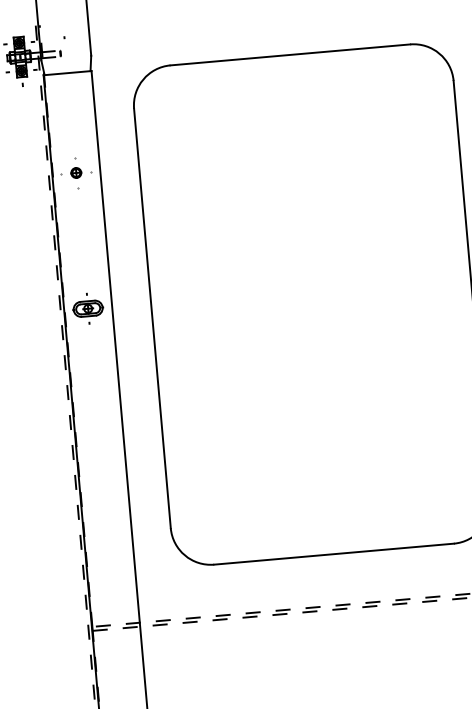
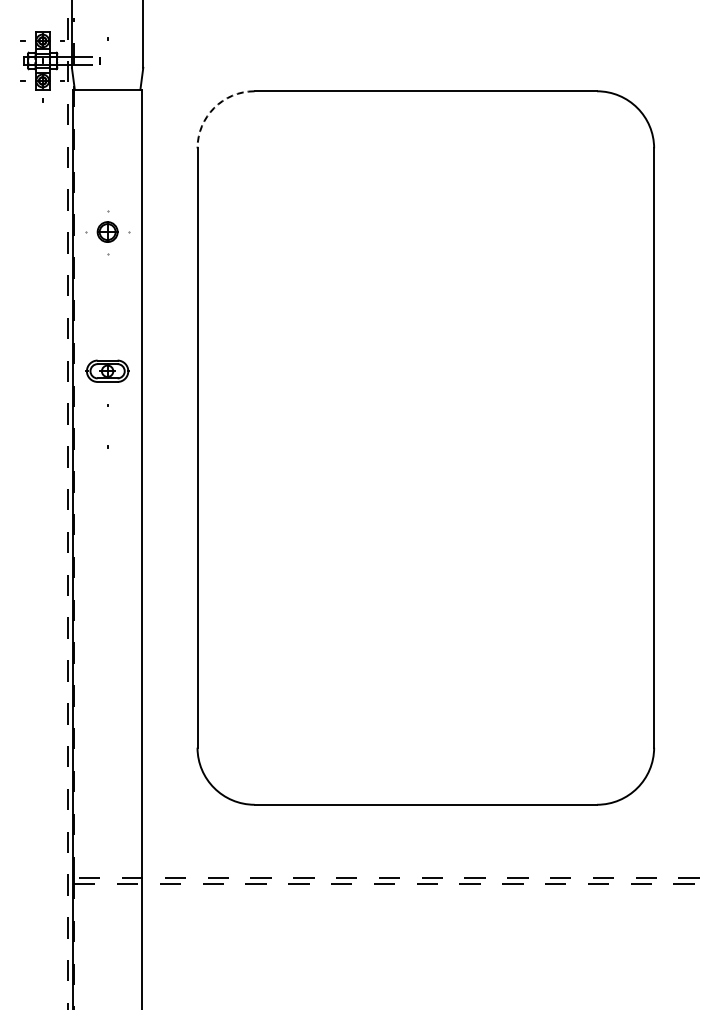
arc: (143, 79) -> (214, 108), solid -> dashed
part: (76, 173) -> (107, 232), size x1.4
part: (88, 308) -> (107, 370), moved

